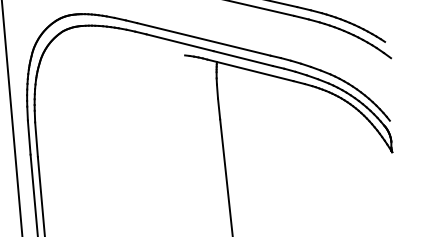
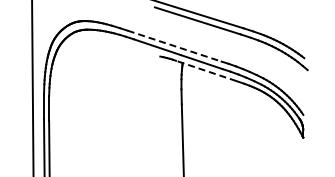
line: (205, 39) -> (175, 46), solid -> dashed
line: (250, 69) -> (206, 70), solid -> dashed

